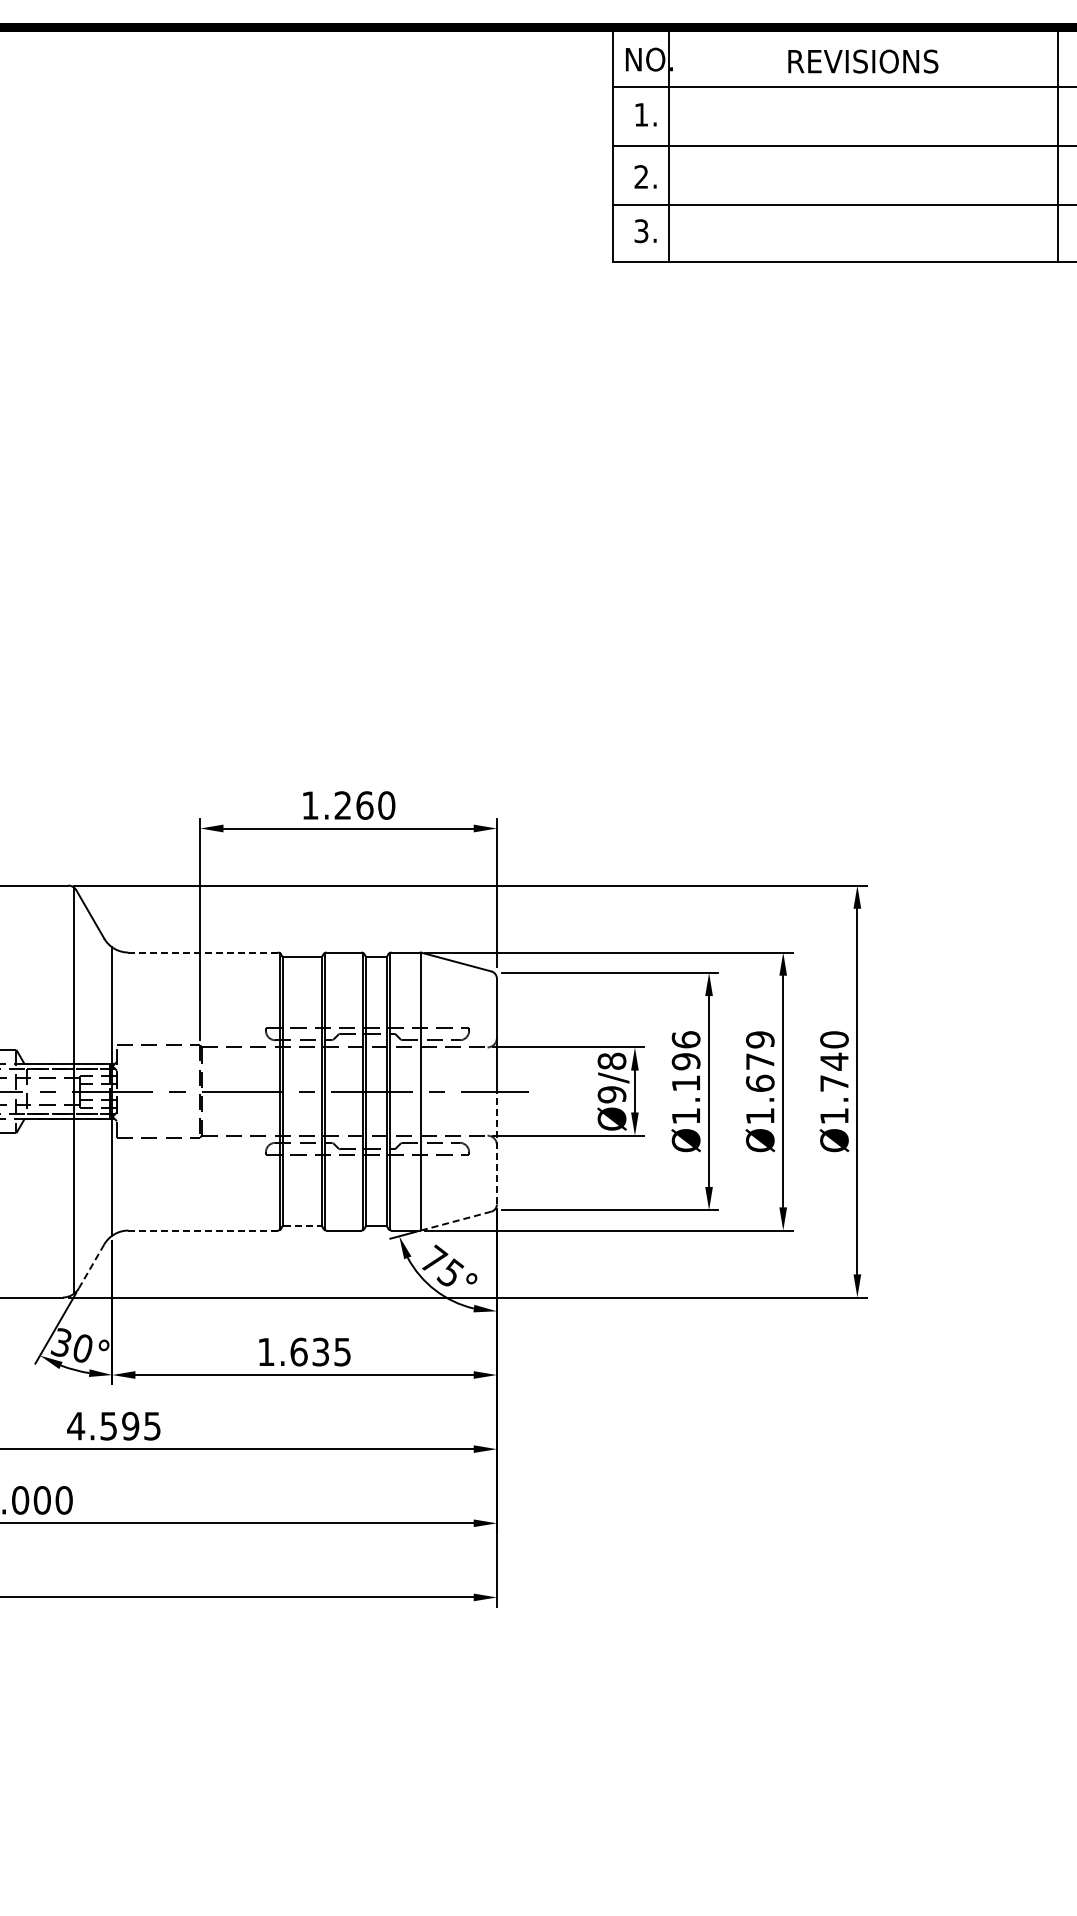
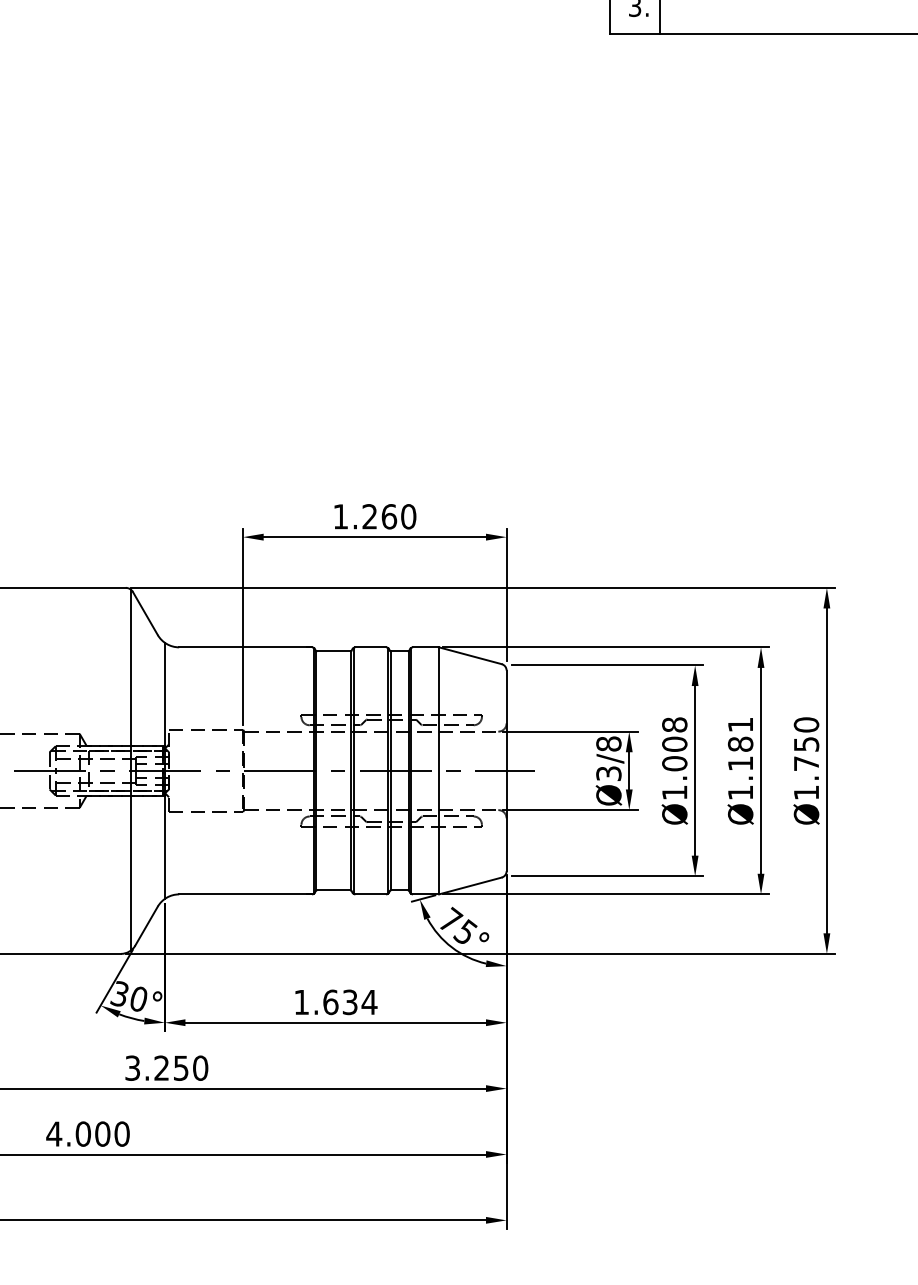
line: (203, 952) -> (245, 647), dashed -> solid
text: (685, 1061) -> (674, 744), Ø1.196 -> Ø1.008
text: (760, 1061) -> (740, 744), Ø1.679 -> Ø1.181
text: (834, 1061) -> (806, 744), Ø1.740 -> Ø1.750
text: (611, 1094) -> (608, 773), Ø9/8 -> Ø3/8
line: (496, 1147) -> (506, 820), dashed -> solid
line: (456, 1220) -> (470, 885), dashed -> solid
line: (302, 1225) -> (333, 889), dashed -> solid
line: (203, 1230) -> (245, 894), dashed -> solid
line: (91, 1266) -> (146, 926), dashed -> solid
text: (342, 1352) -> (369, 1002), 1.635 -> 1.634
text: (114, 1425) -> (166, 1067), 4.595 -> 3.250

